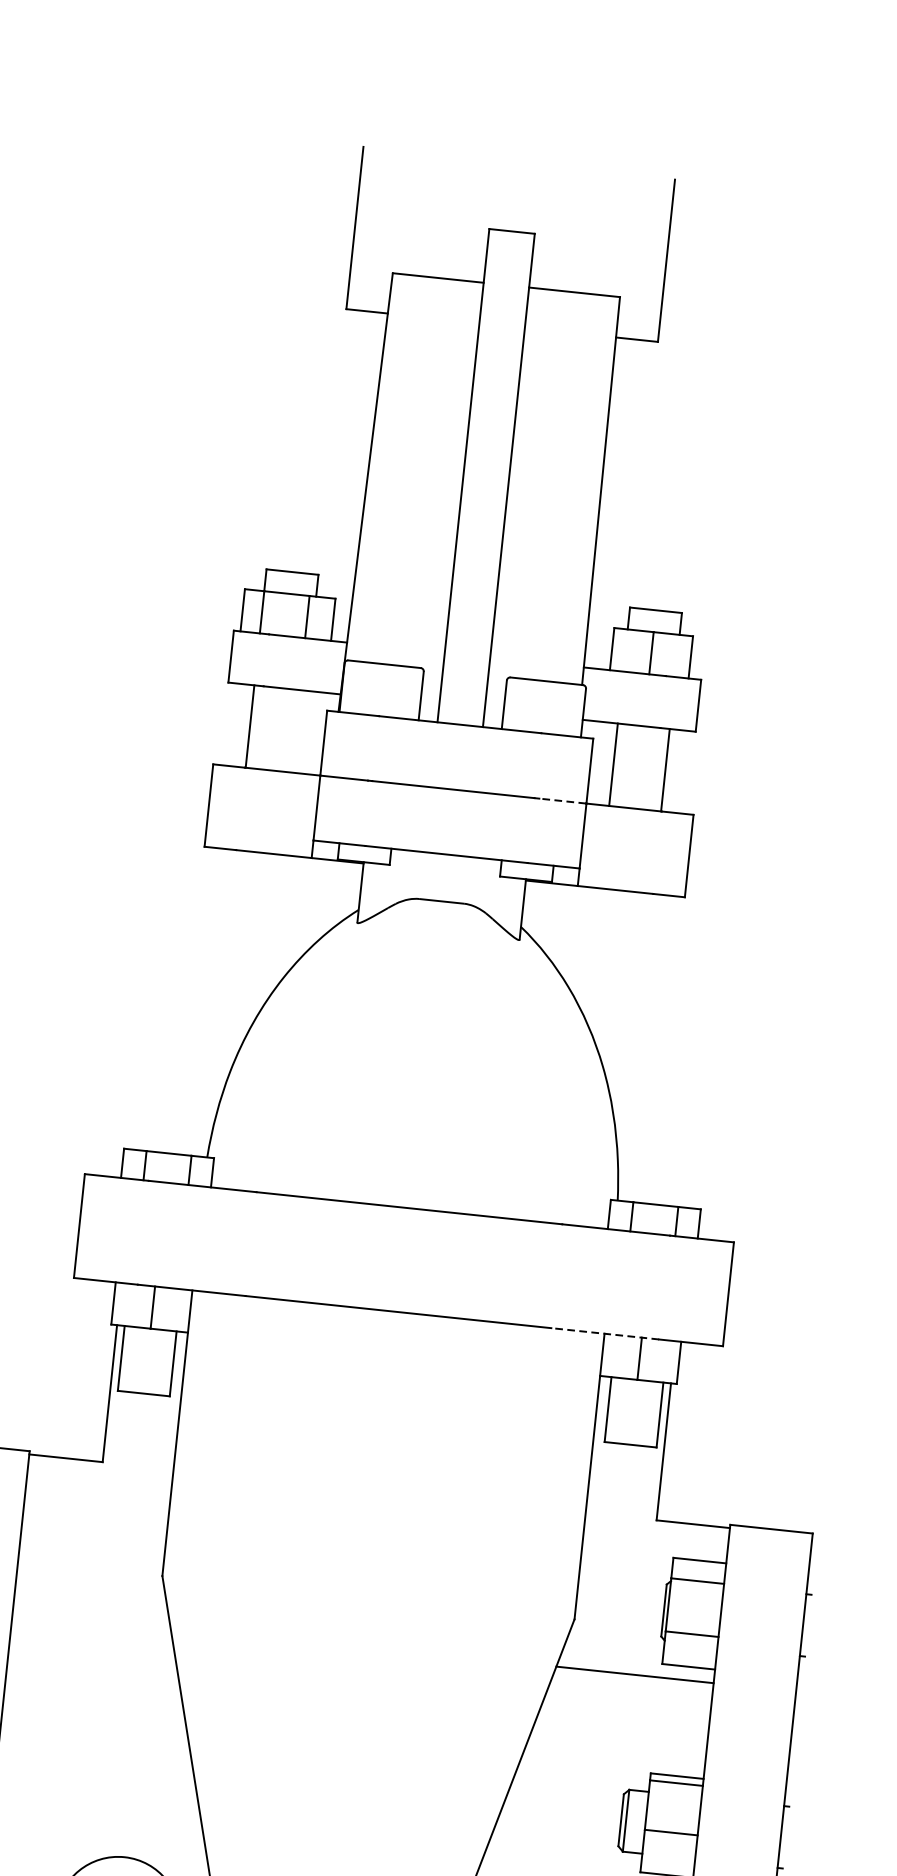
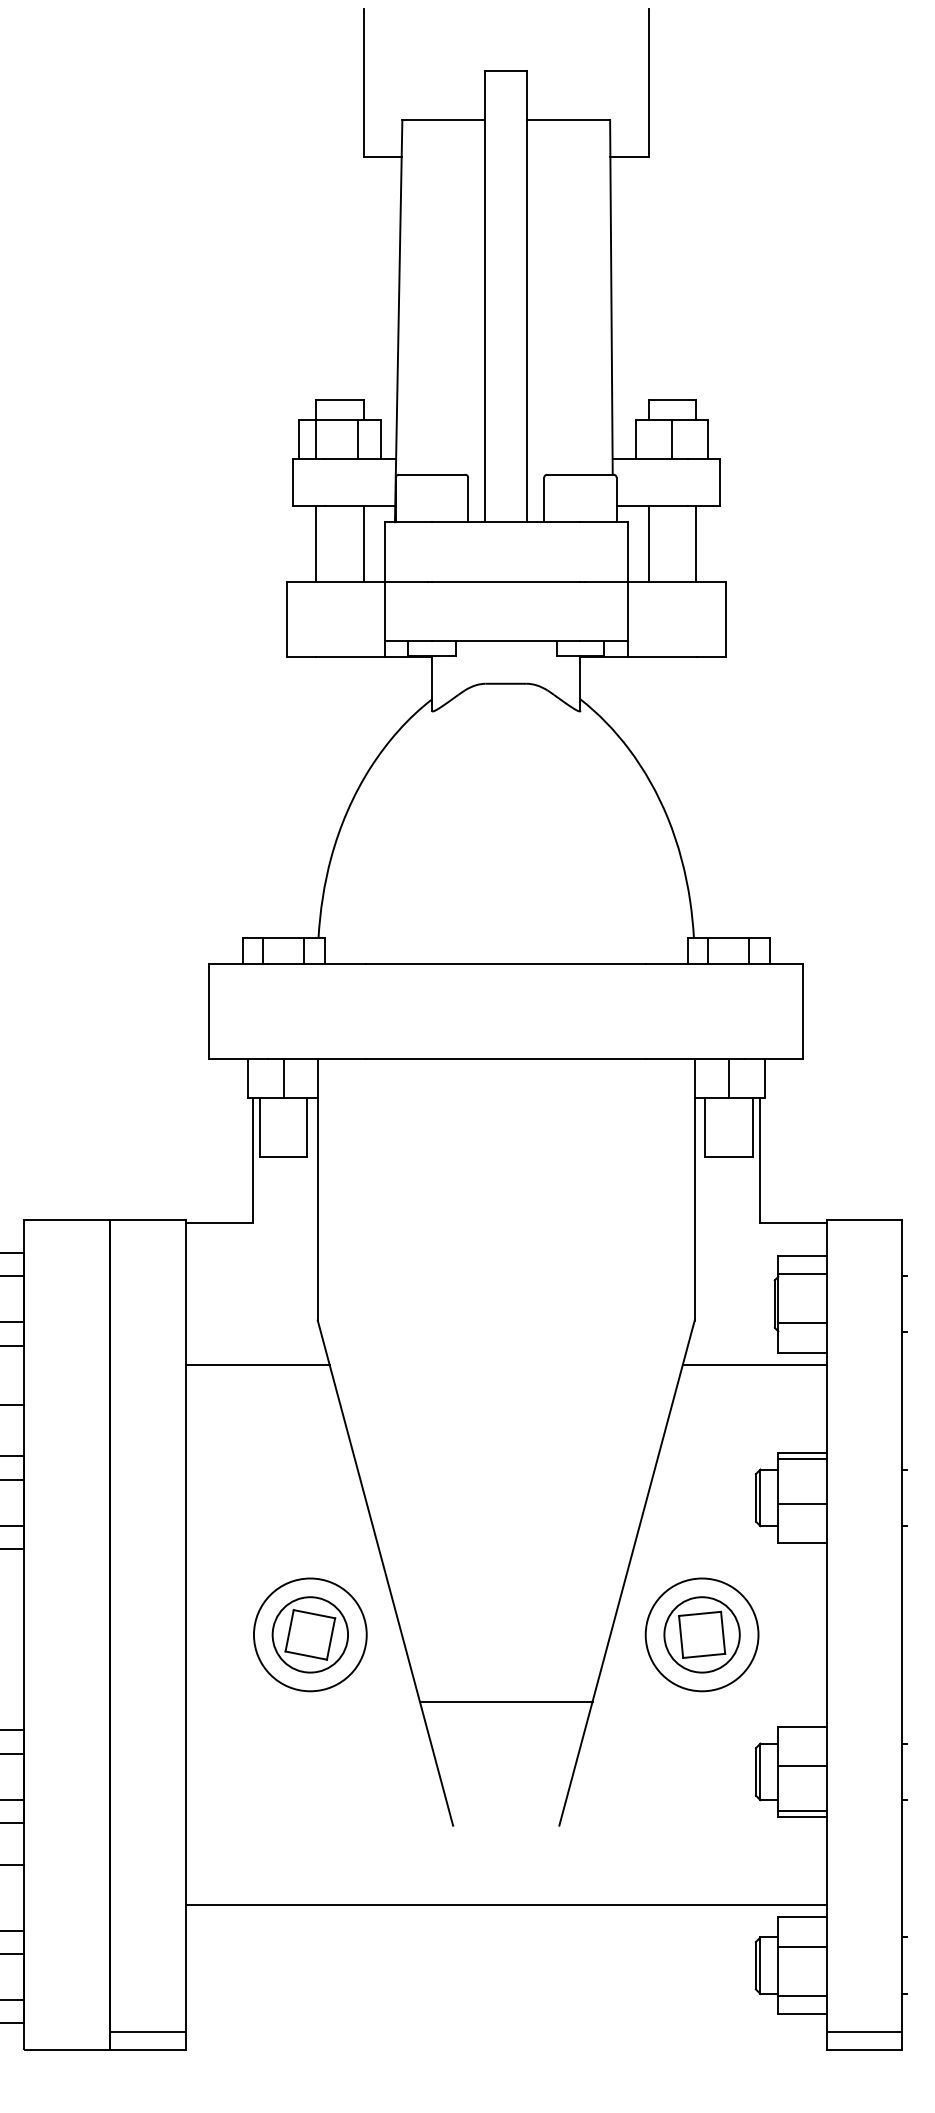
line: (301, 731) -> (363, 543), added
line: (561, 800) -> (605, 581), dashed -> solid
line: (604, 1333) -> (694, 1059), dashed -> solid
line: (91, 1618) -> (257, 1365), added

